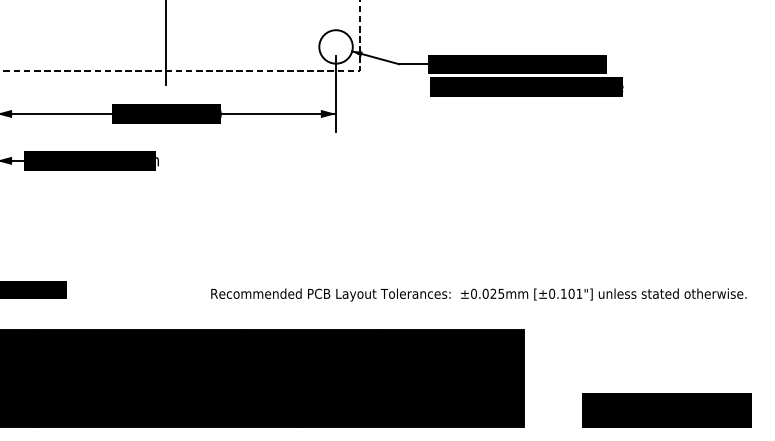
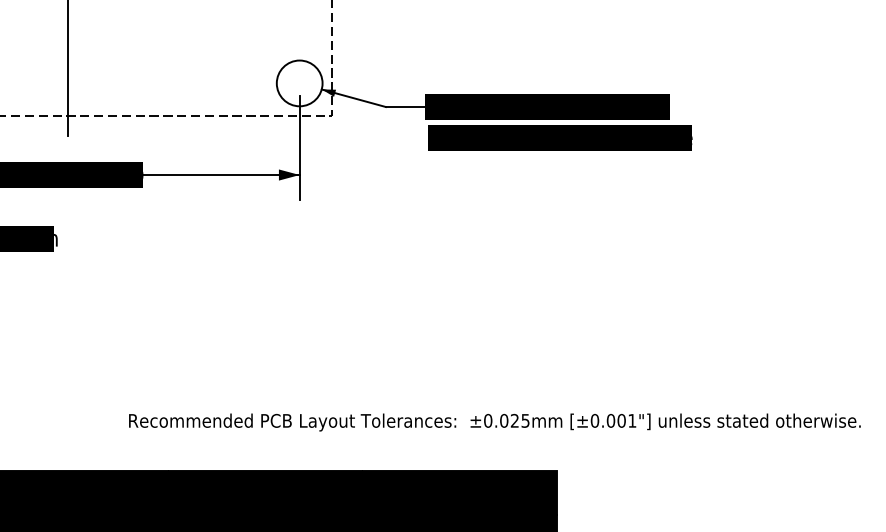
text: (563, 293) -> (610, 420), [±0.101"] -> [±0.001"]

